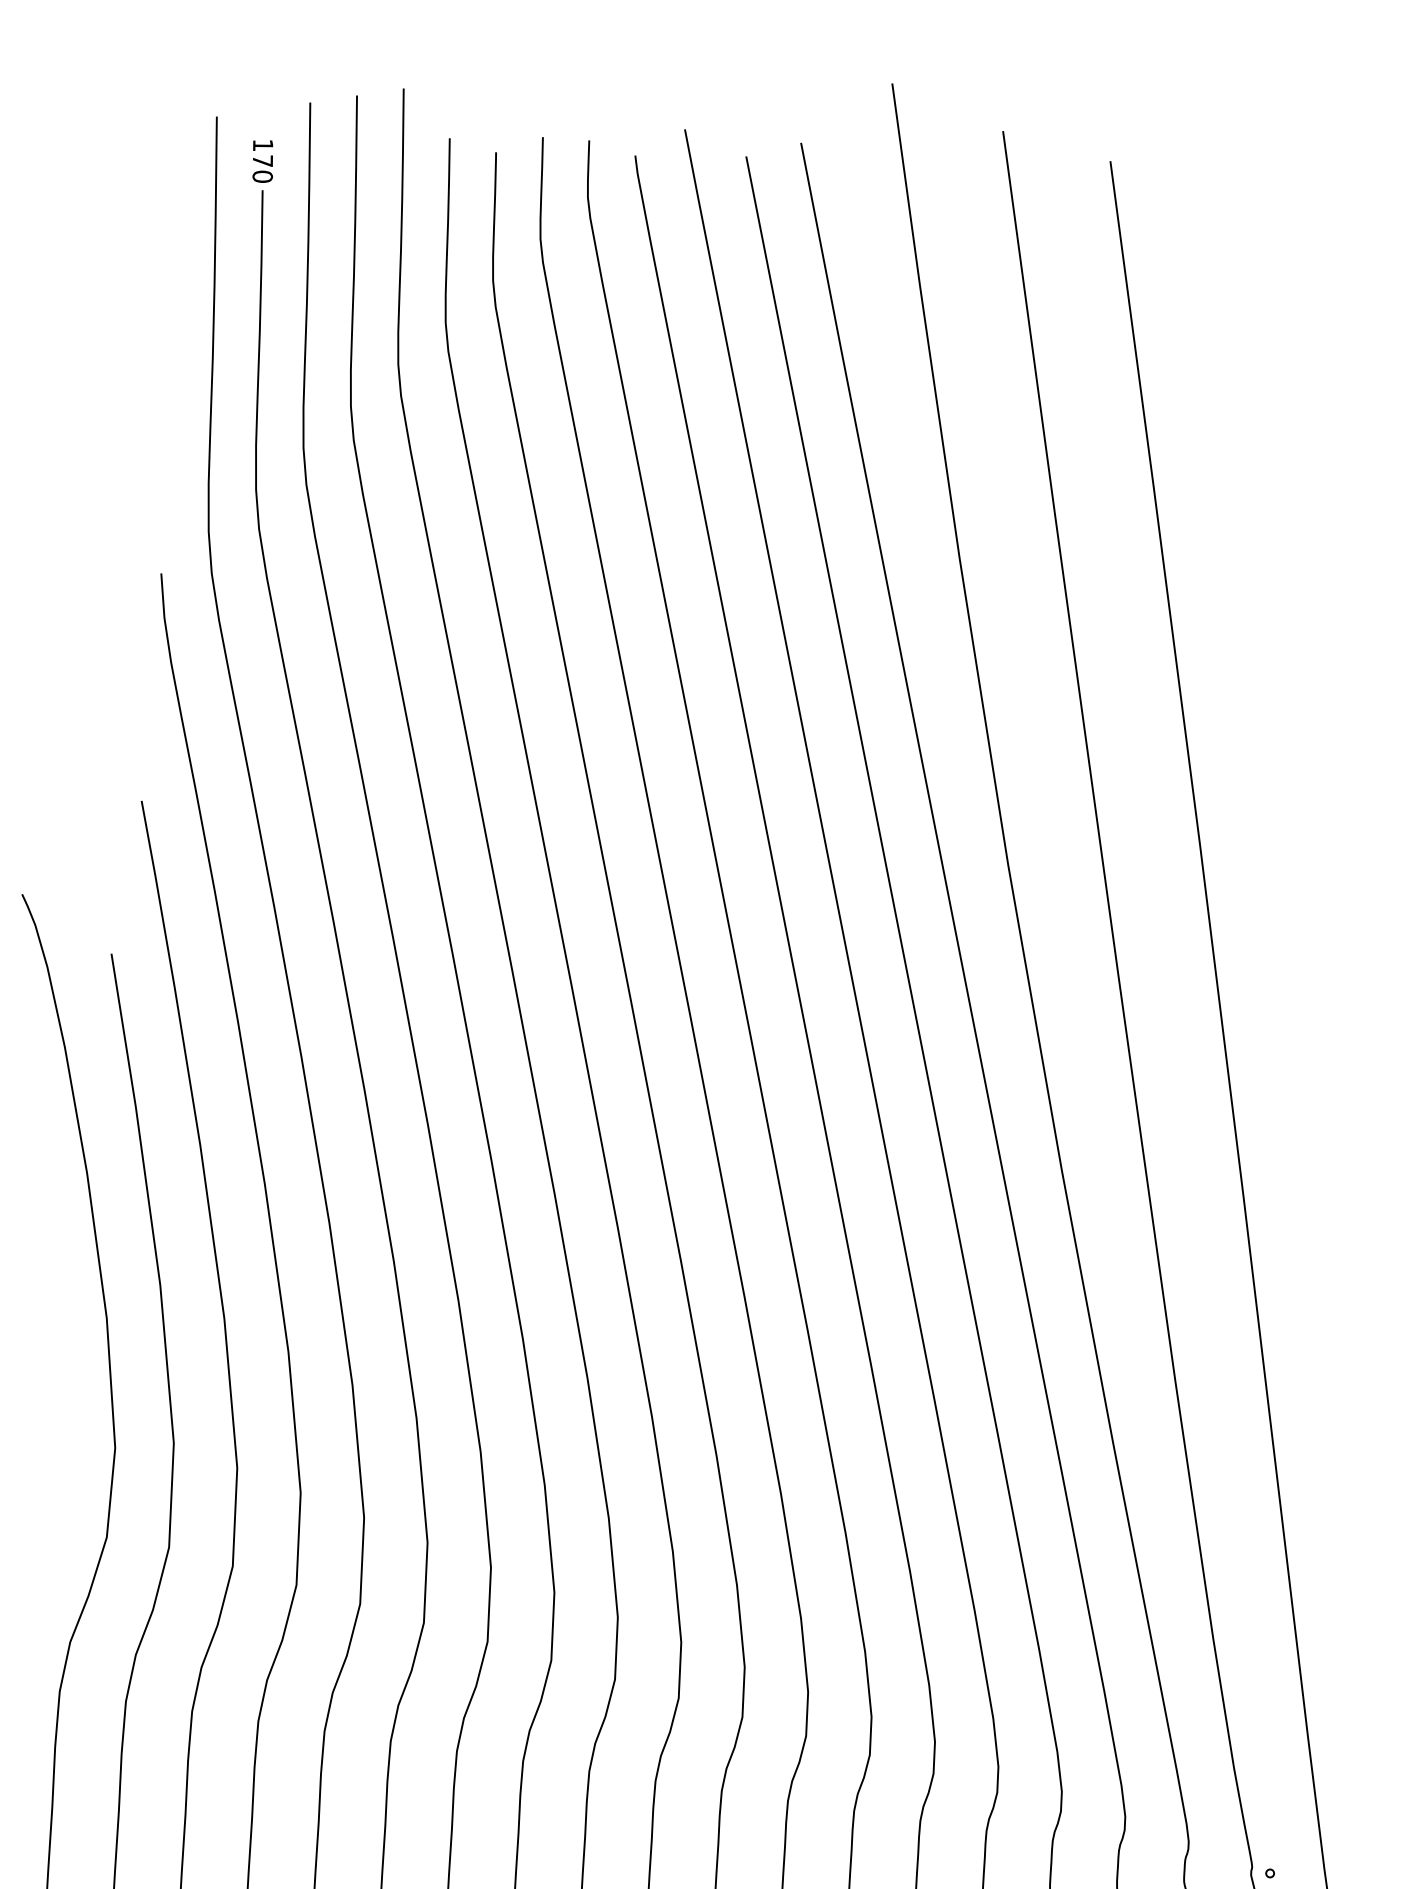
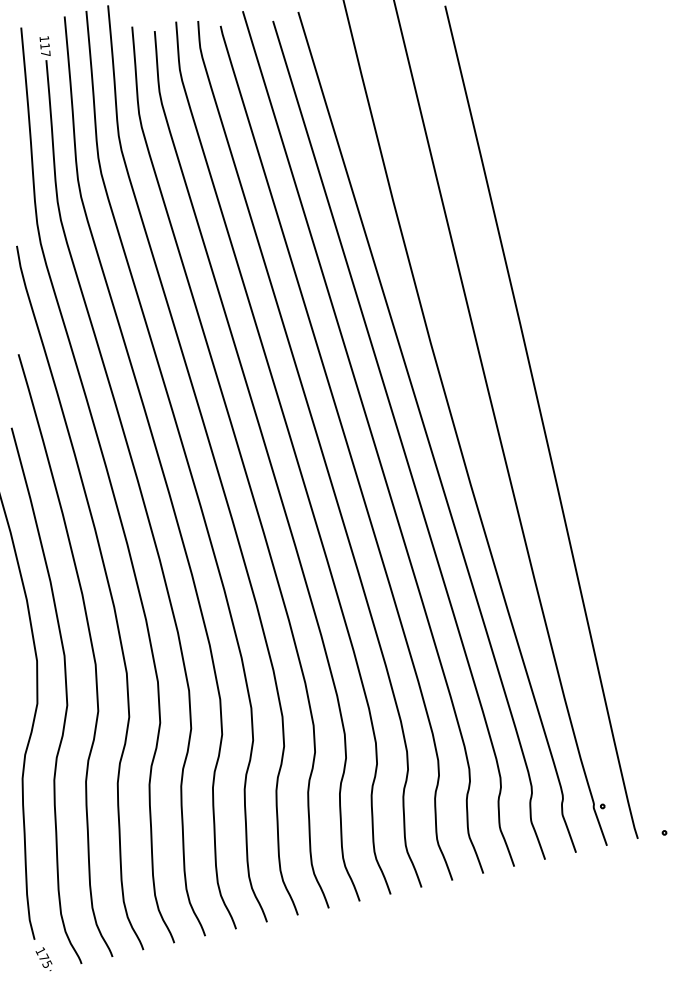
text: (263, 167) -> (45, 49), 170 -> 117

